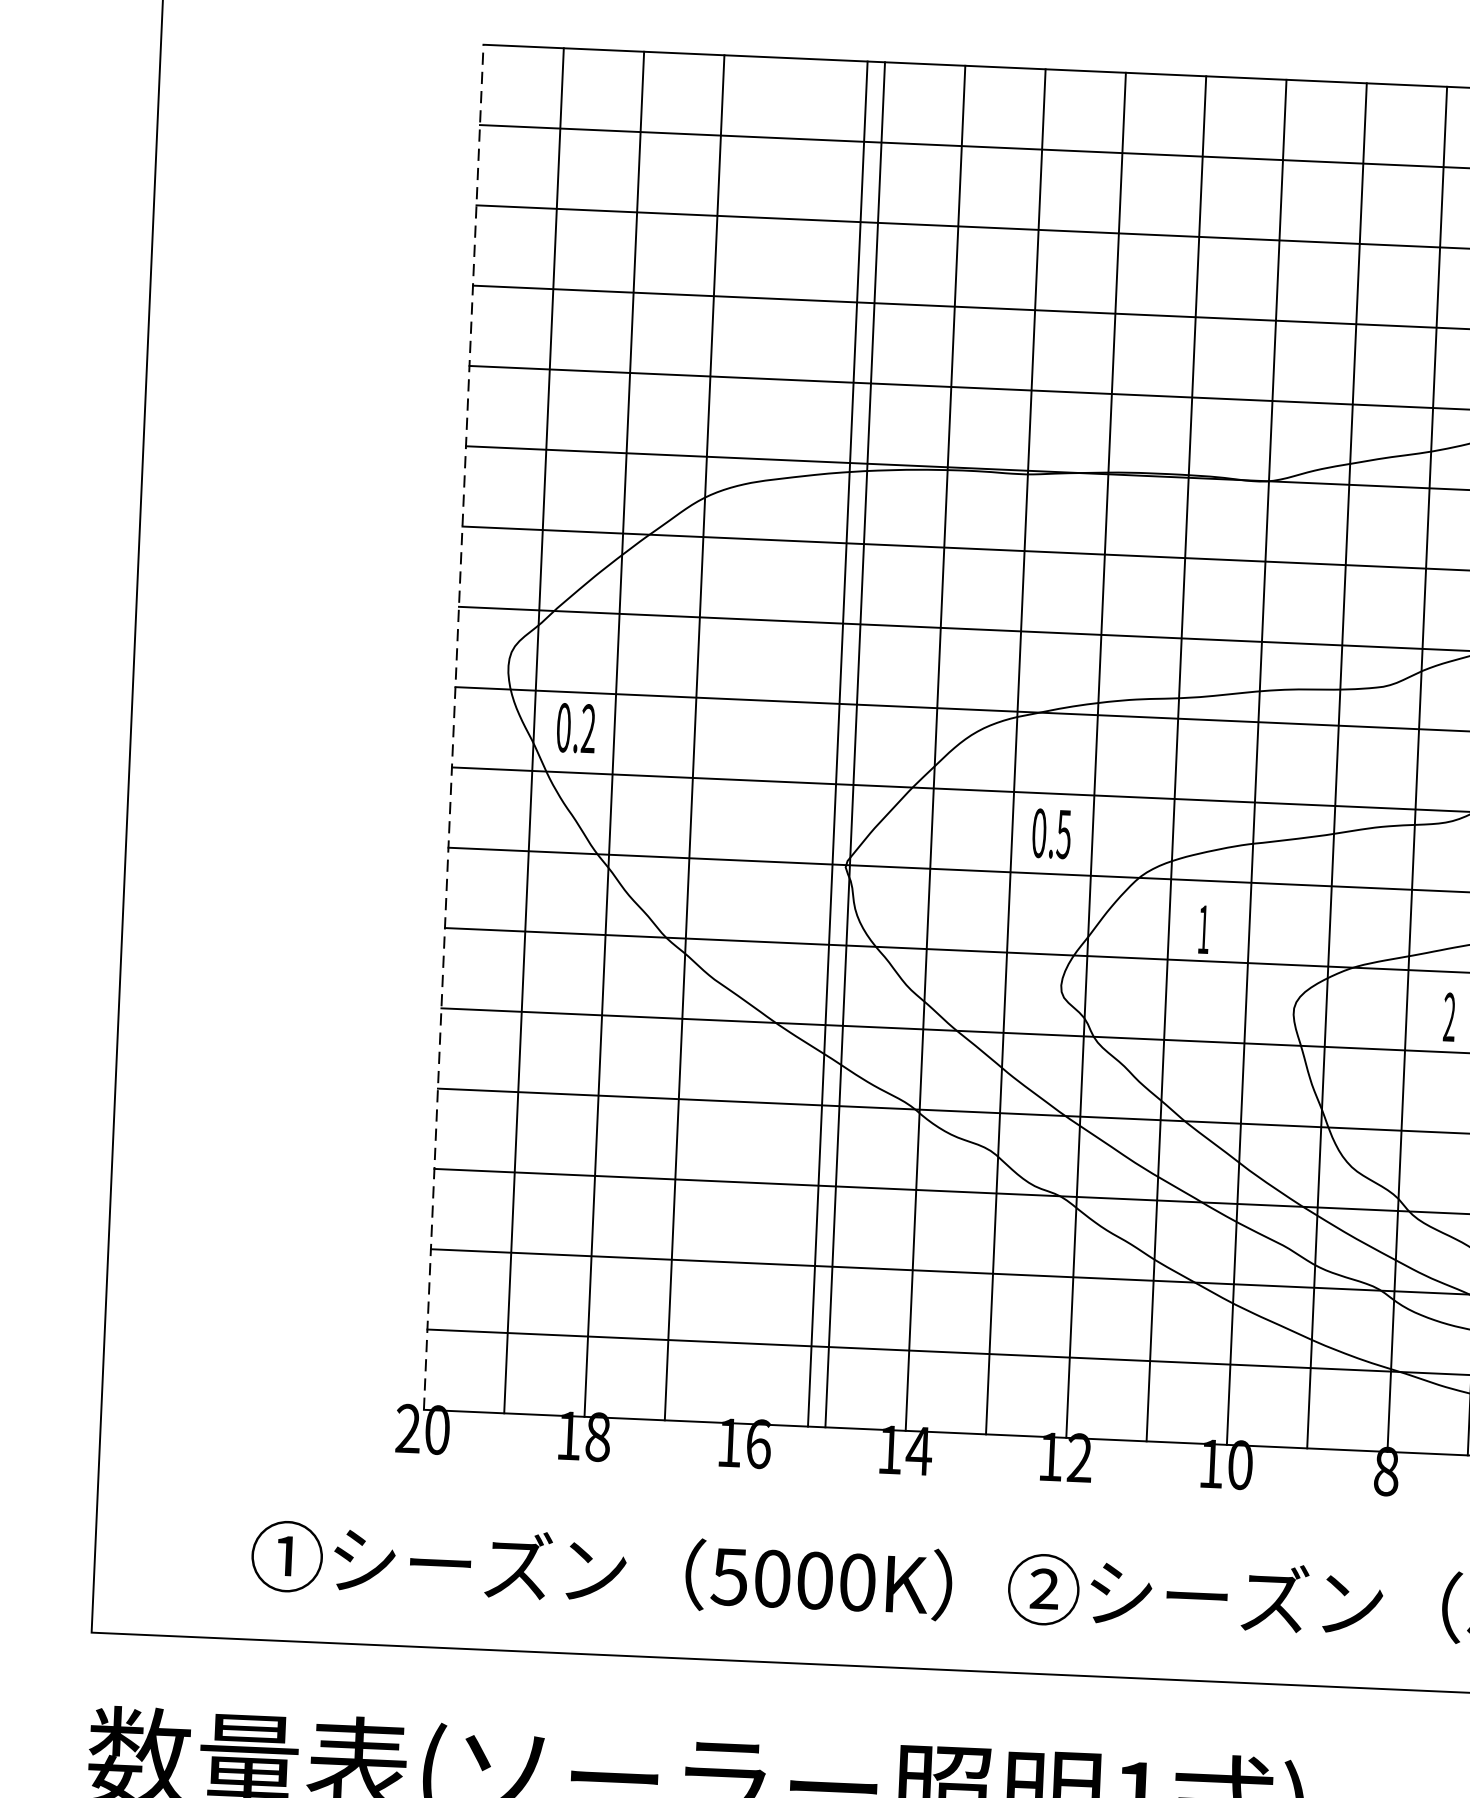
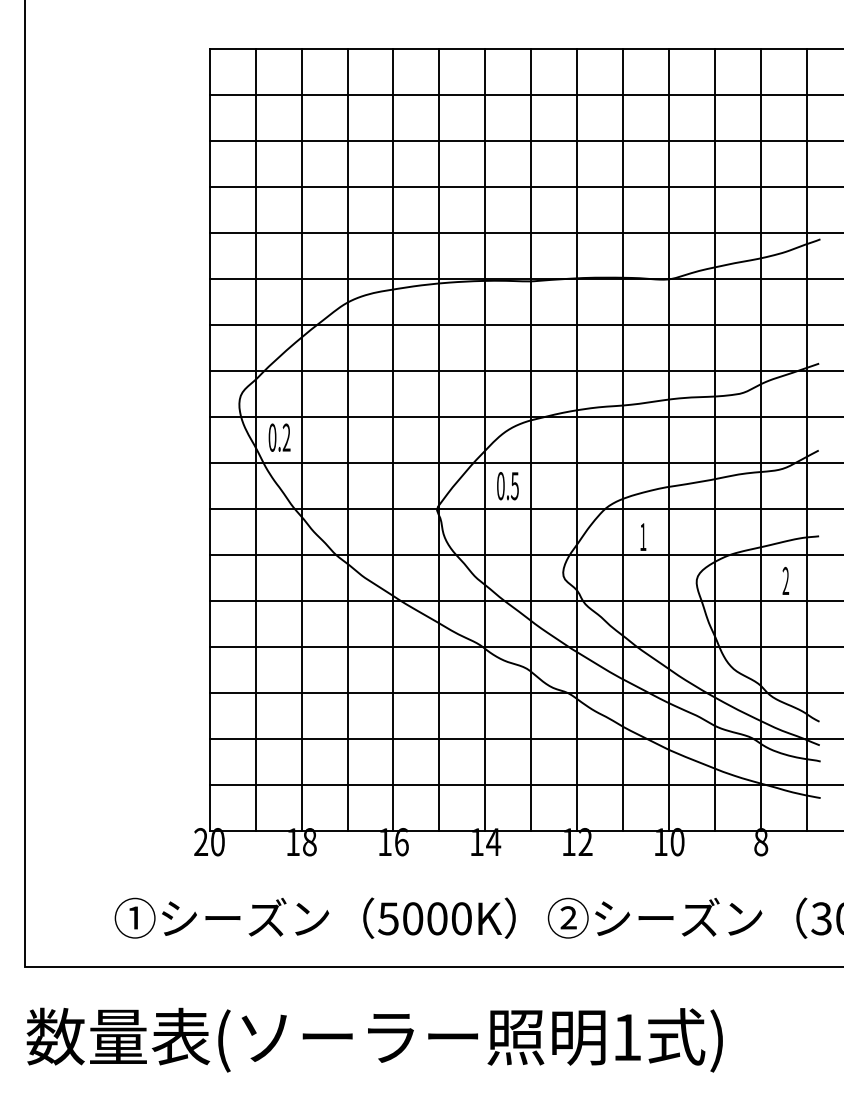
line: (453, 727) -> (209, 440), dashed -> solid
line: (837, 742) -> (393, 439), moved
text: (1050, 834) -> (507, 486), moved

